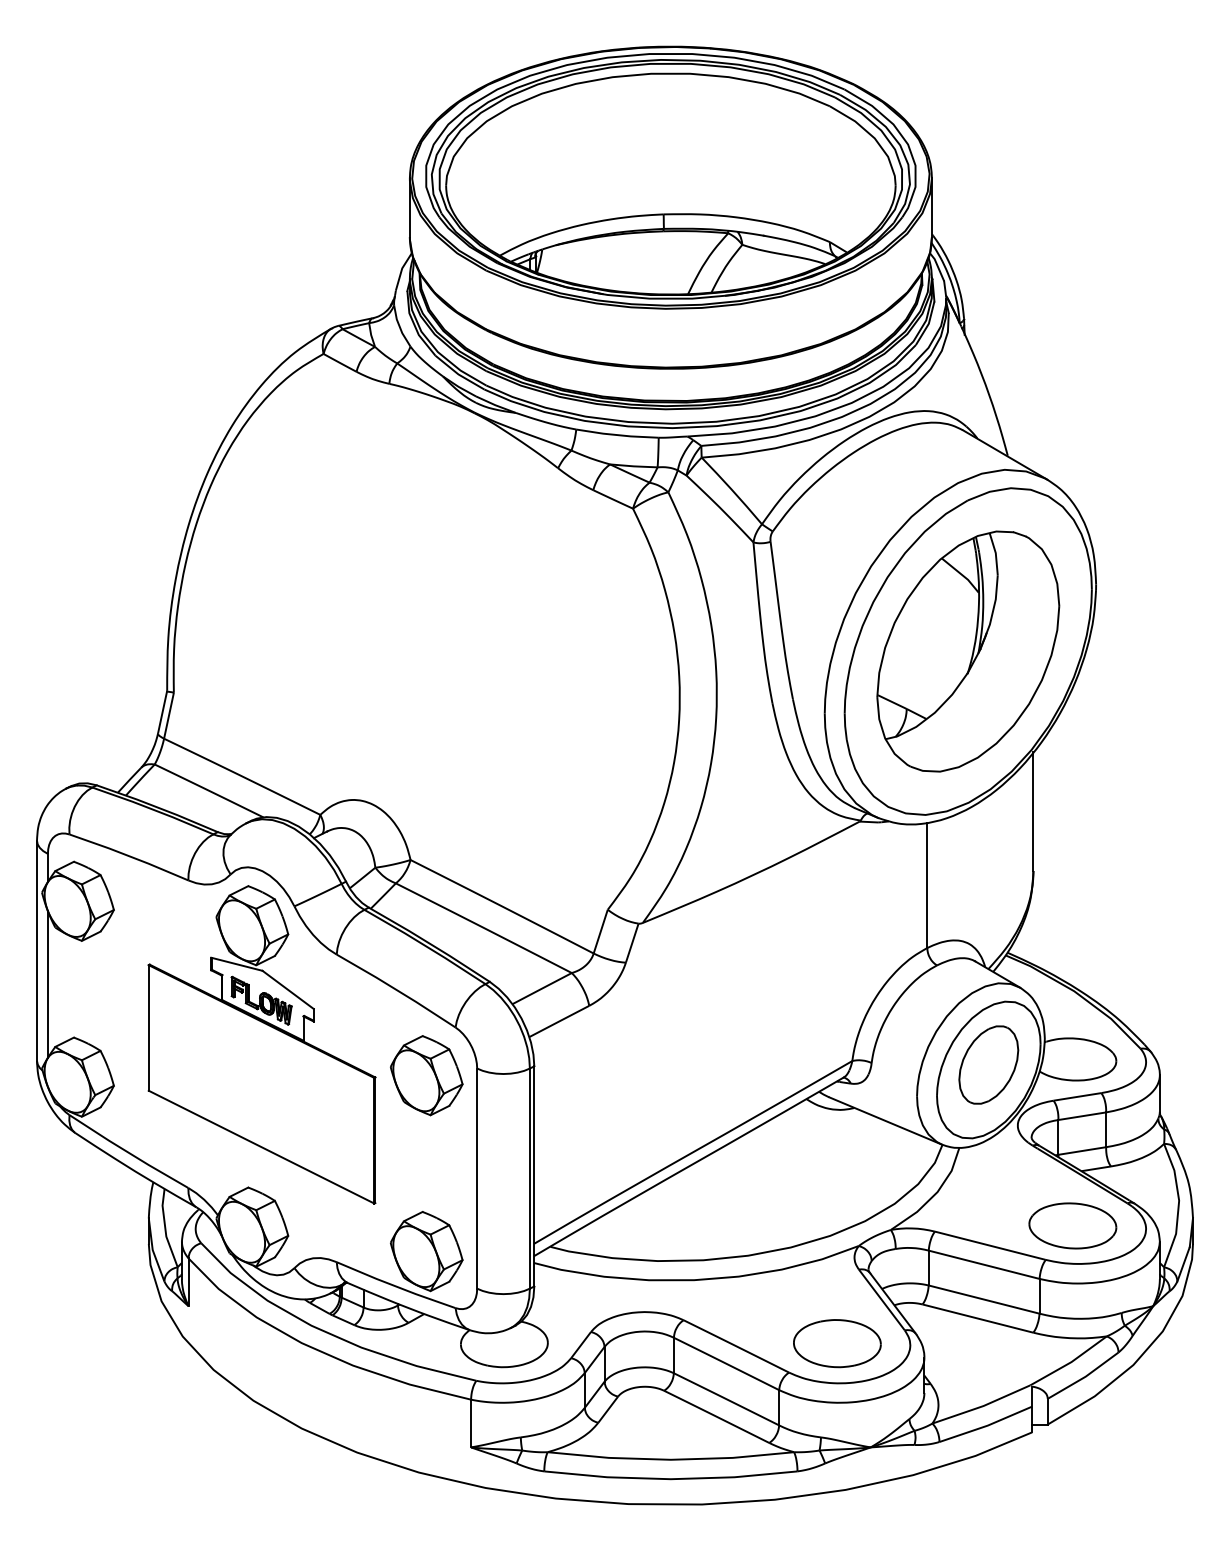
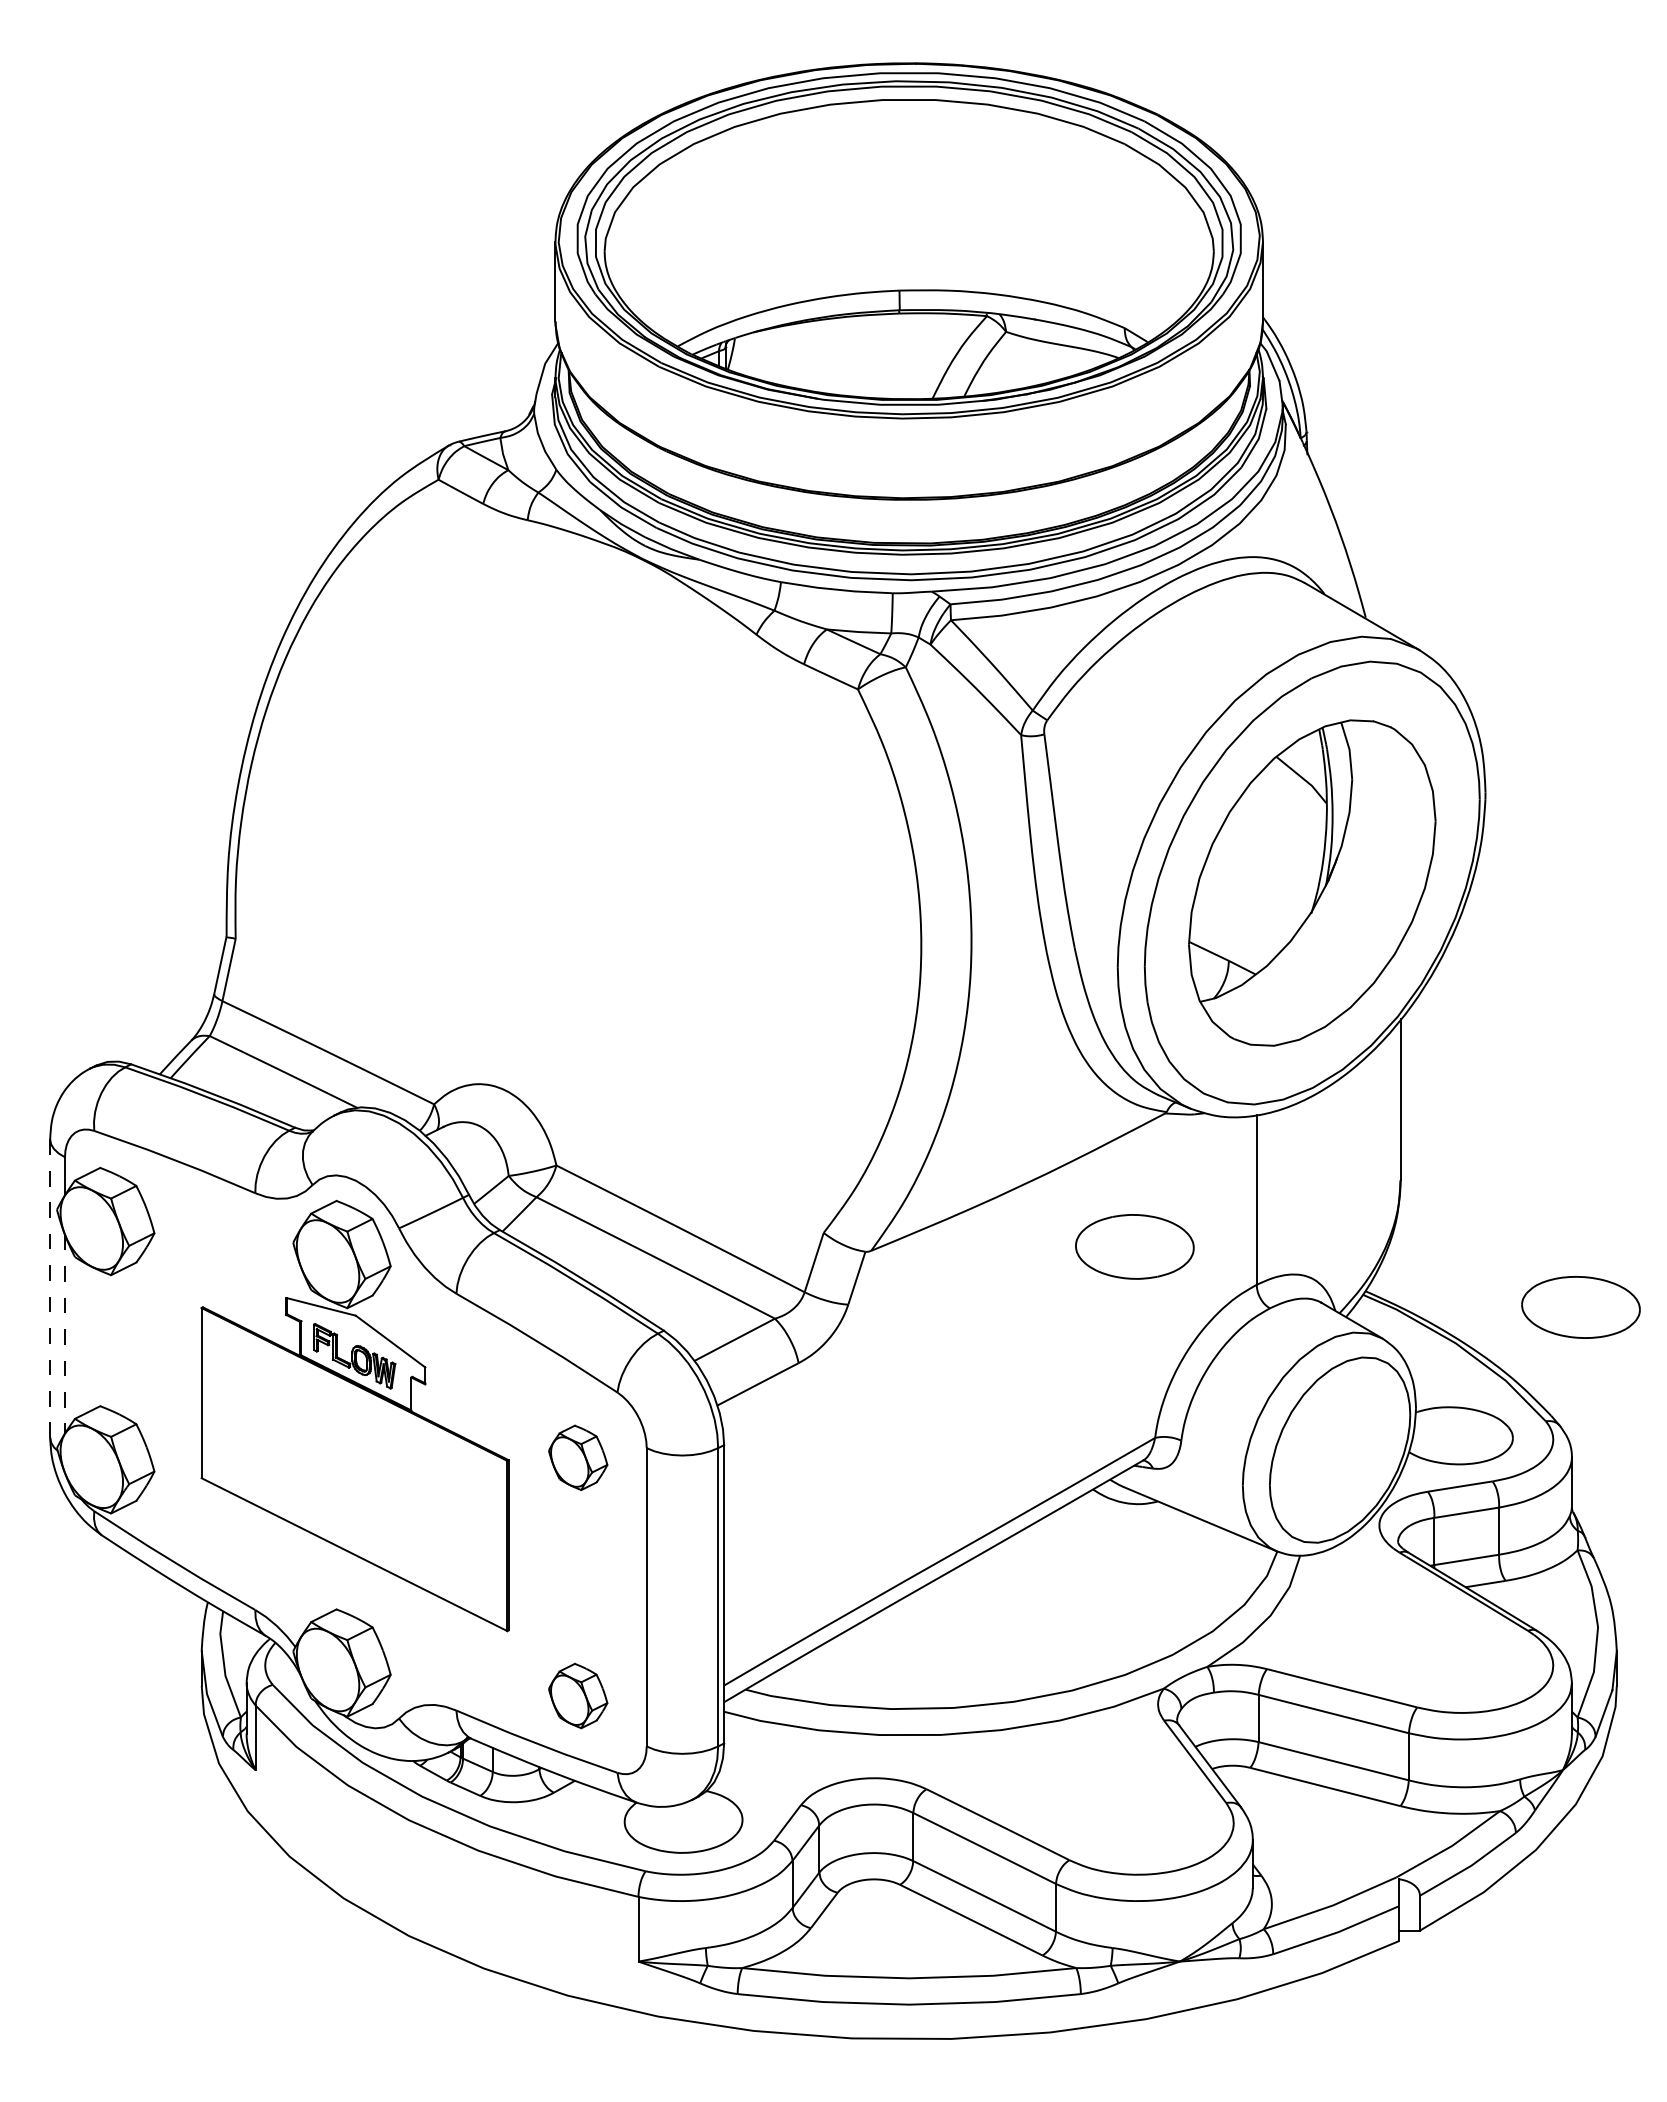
line: (37, 951) -> (50, 1289), solid -> dashed
line: (47, 984) -> (64, 1334), solid -> dashed
part: (988, 1065) -> (1339, 1443), removed
part: (426, 1075) -> (577, 1457), size x0.6
part: (1072, 1225) -> (1580, 1307), moved
part: (426, 1251) -> (577, 1695), size x0.6
part: (837, 1343) -> (1134, 1246), moved

